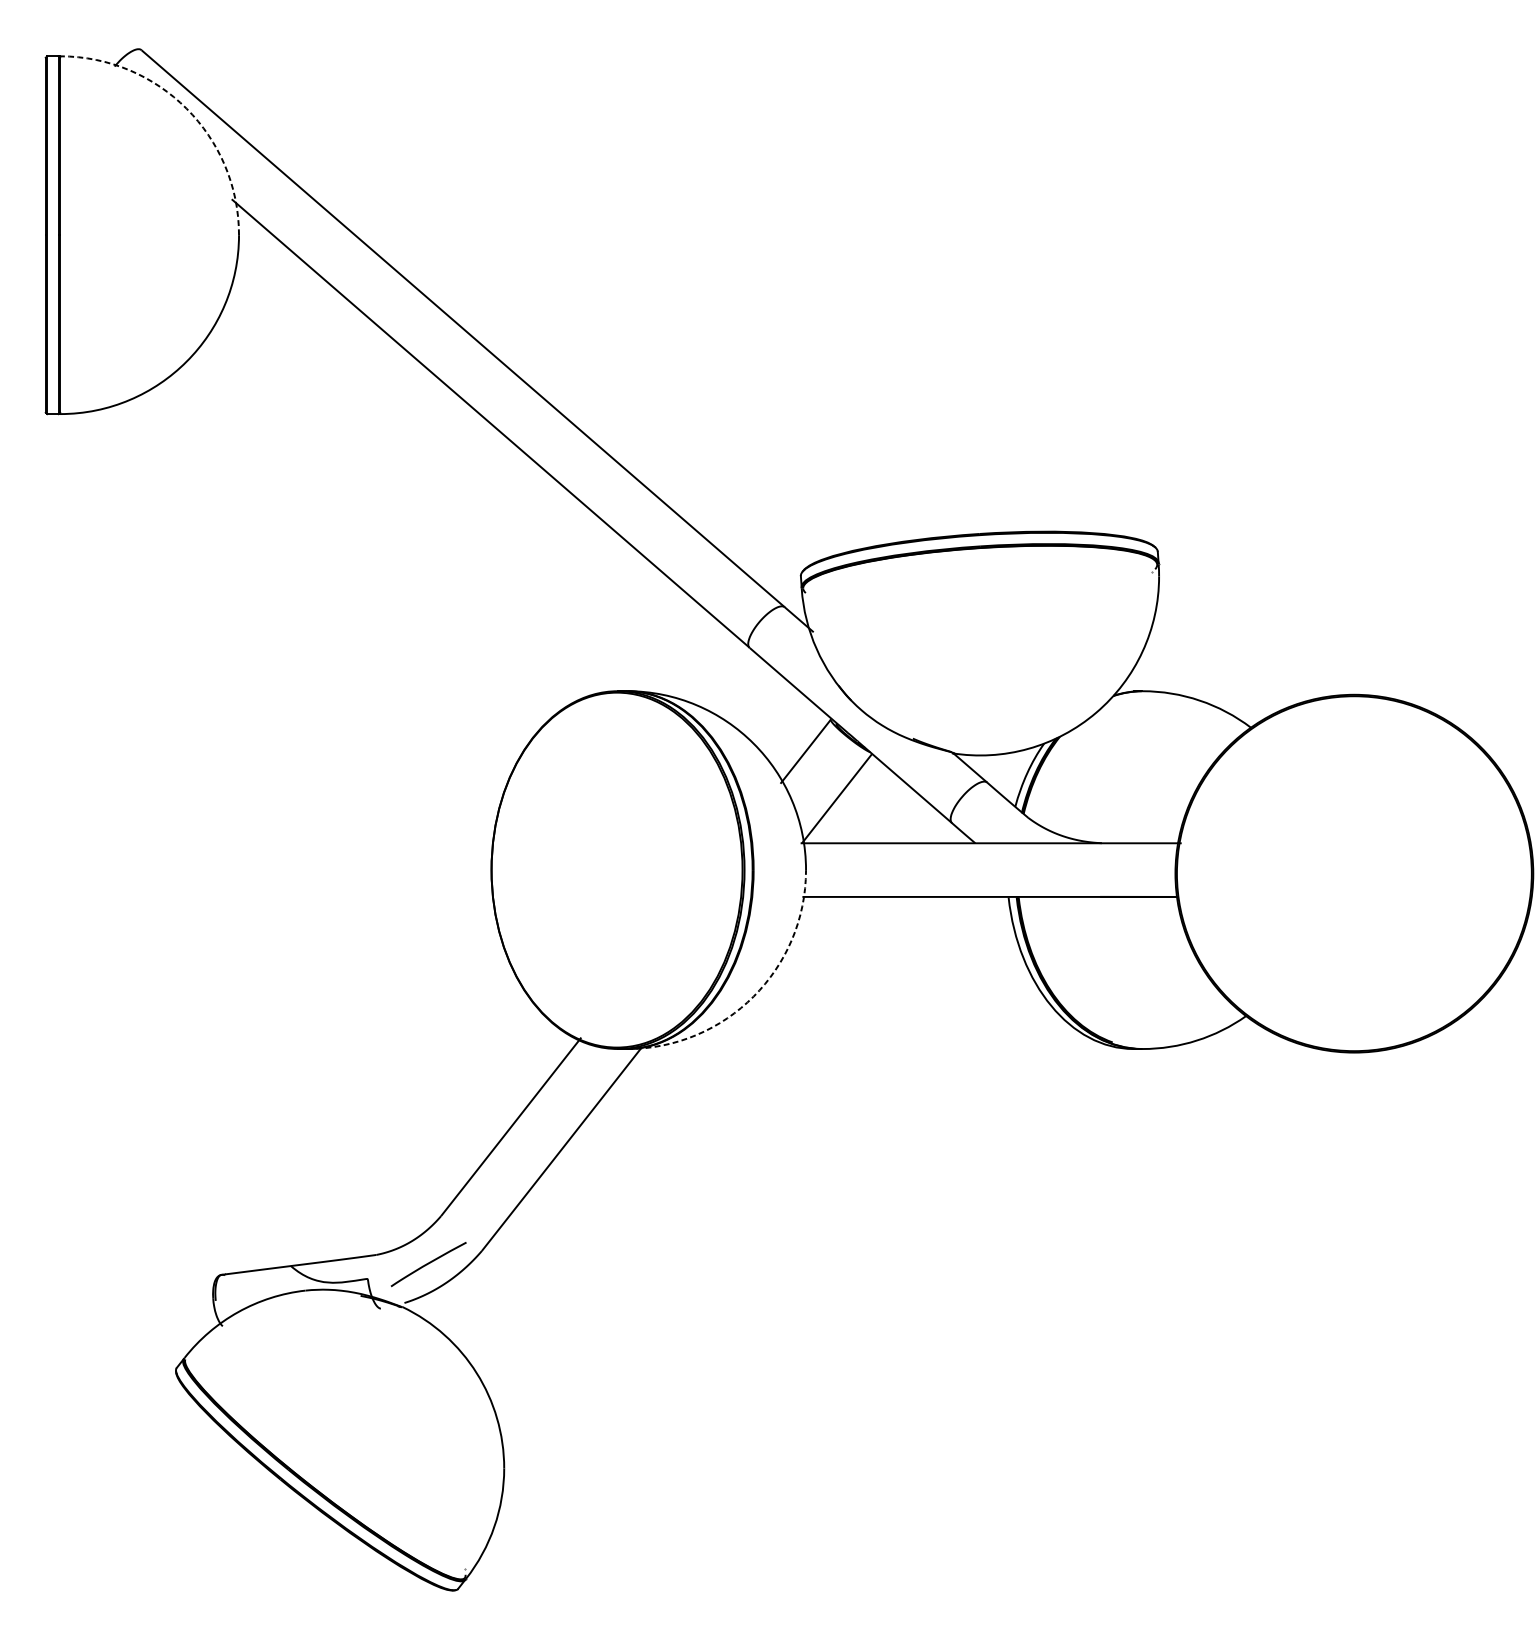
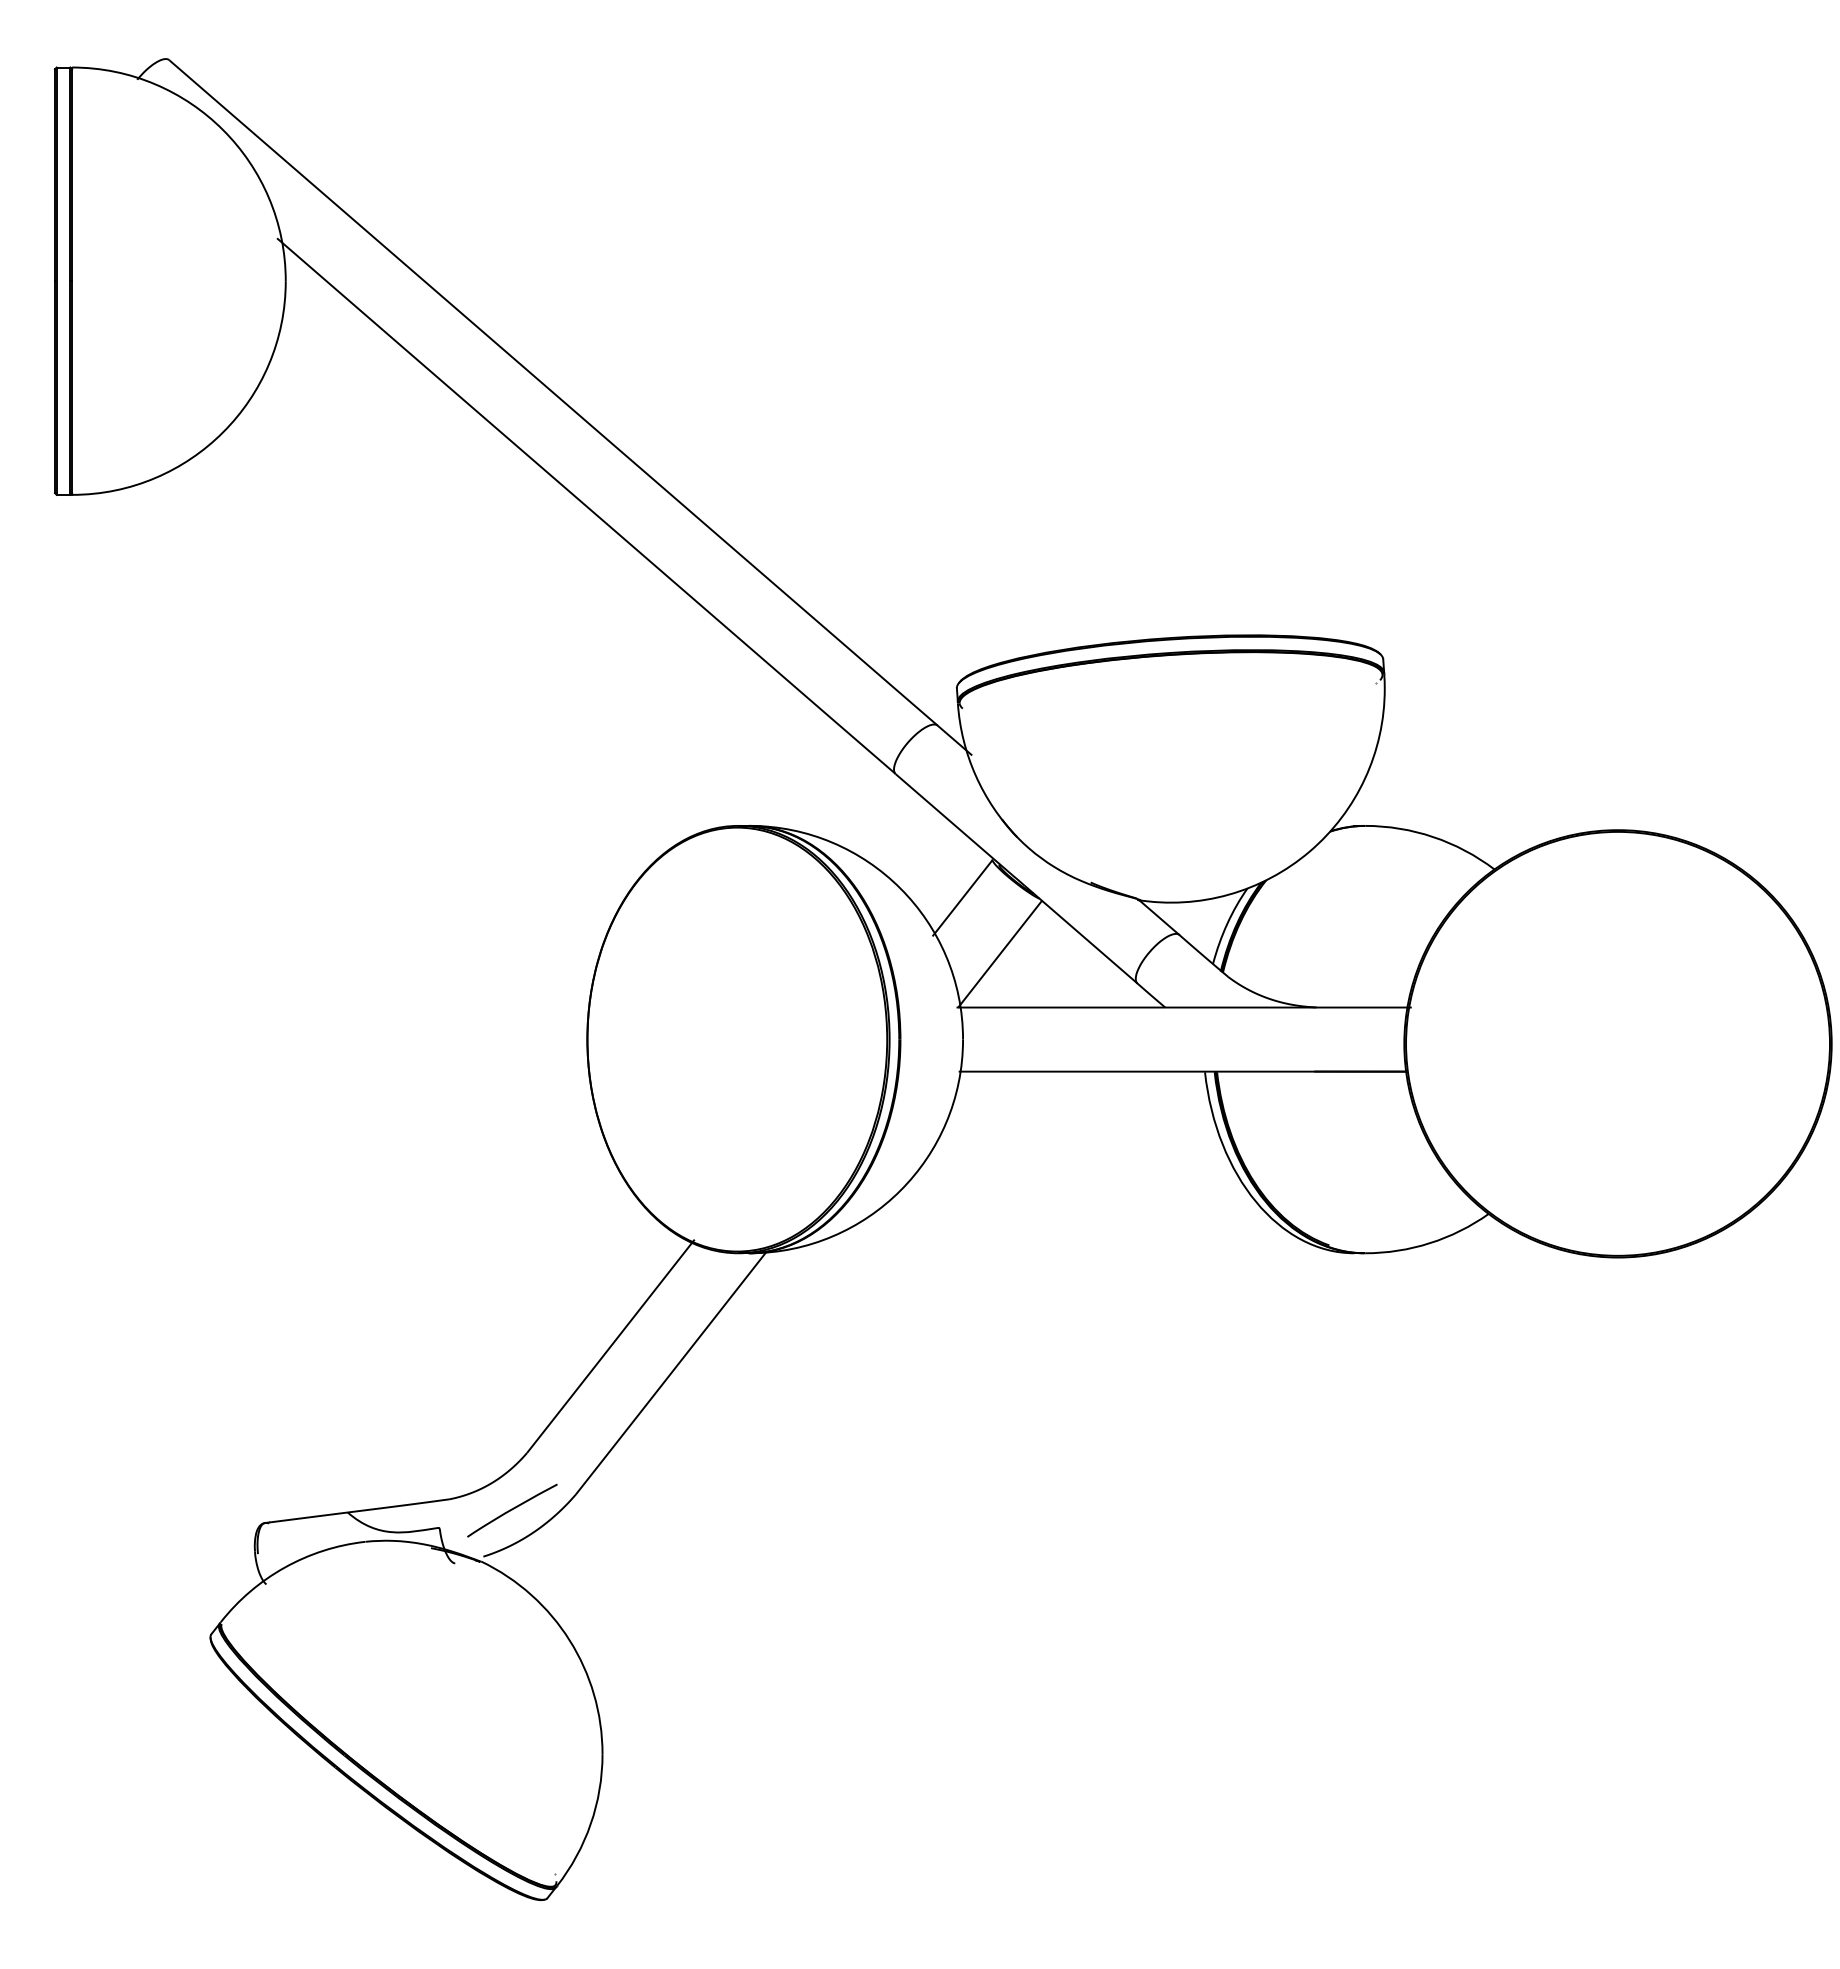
arc: (186, 109) -> (223, 130), dashed -> solid
arc: (753, 996) -> (900, 1190), dashed -> solid

